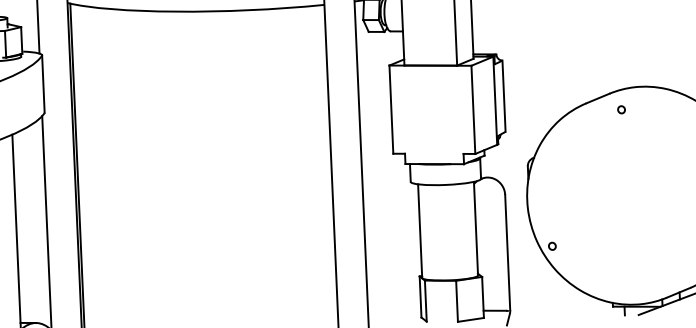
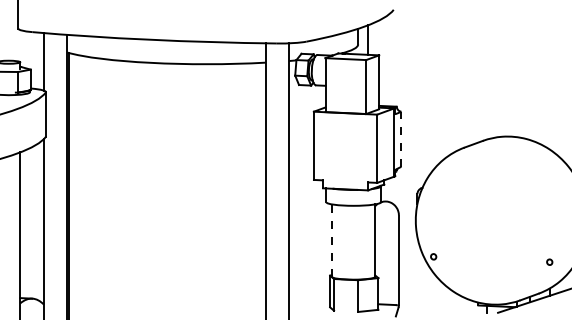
line: (504, 96) -> (401, 139), solid -> dashed
part: (621, 109) -> (491, 153), removed
line: (420, 230) -> (332, 240), solid -> dashed

